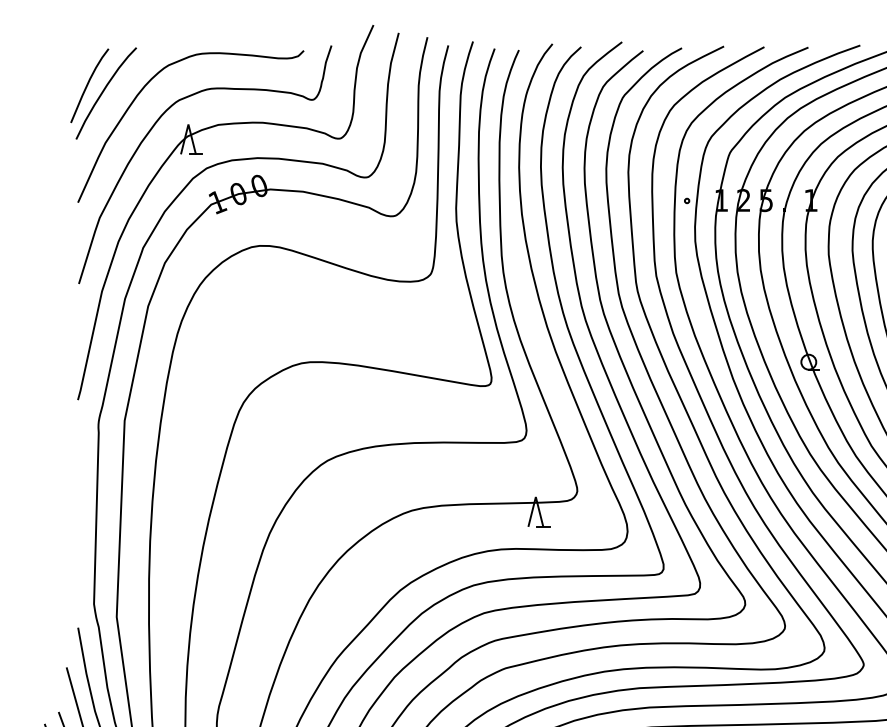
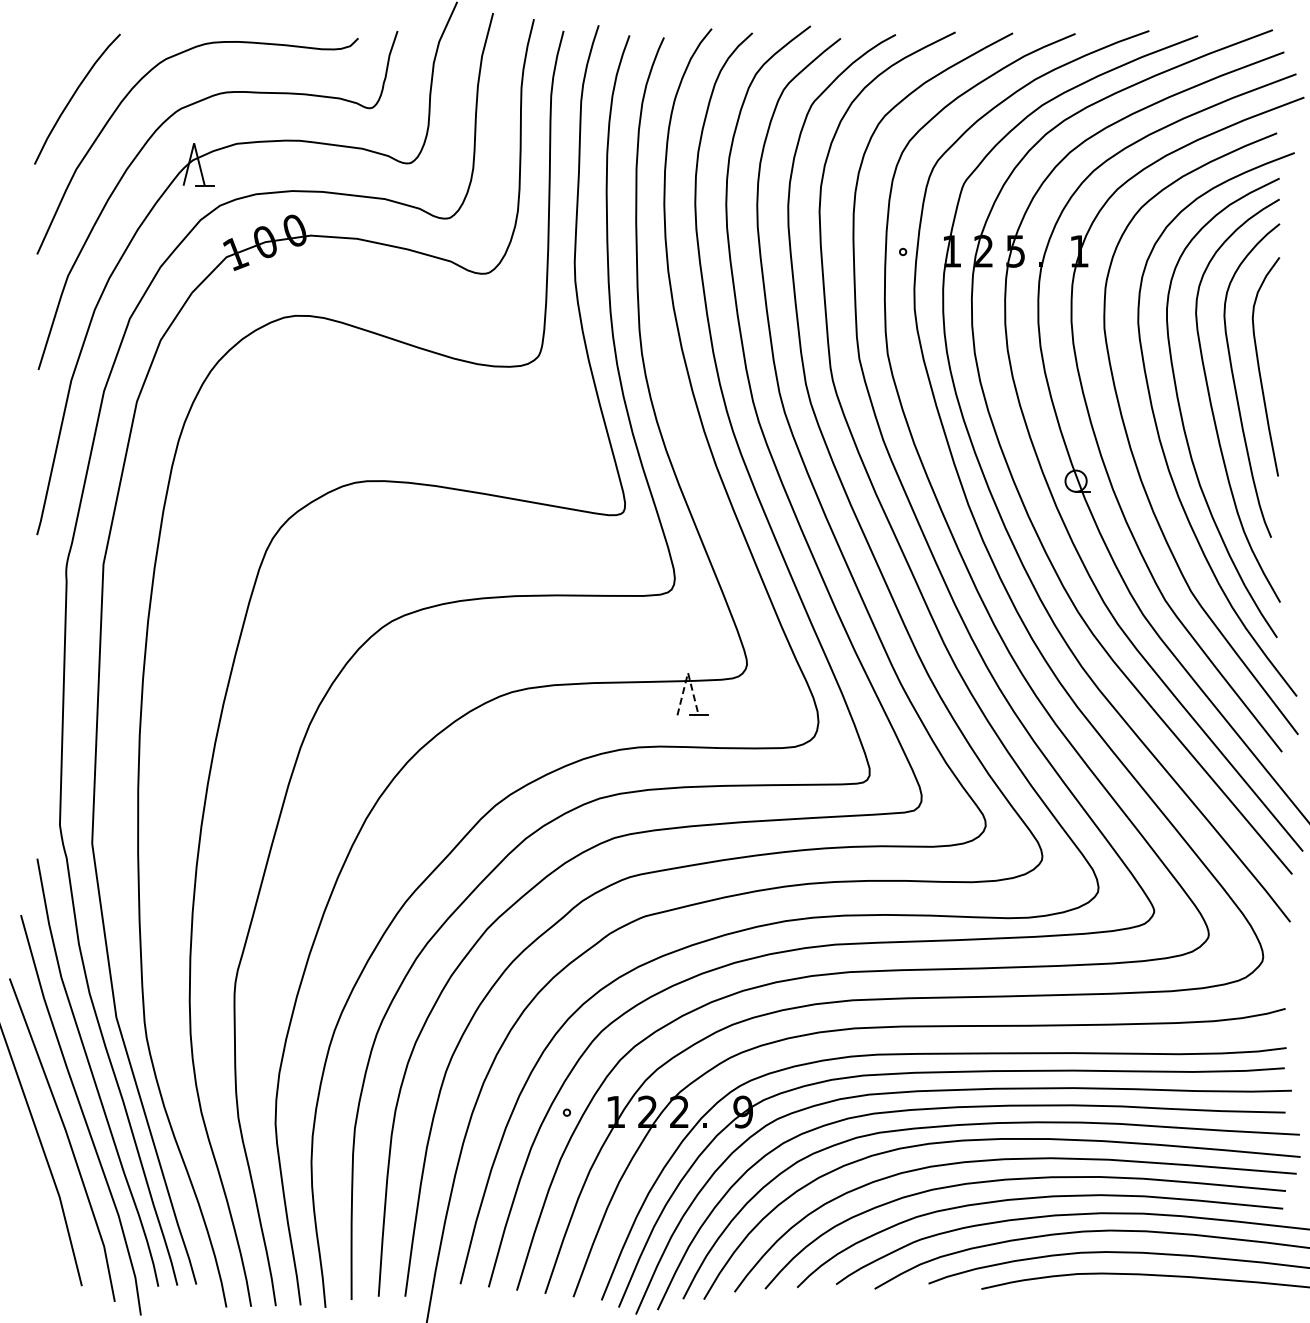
curve: (88, 85) -> (51, 87), removed
line: (536, 496) -> (688, 672), solid -> dashed

